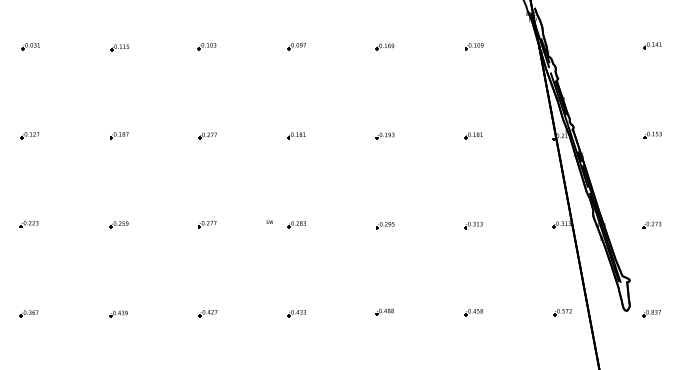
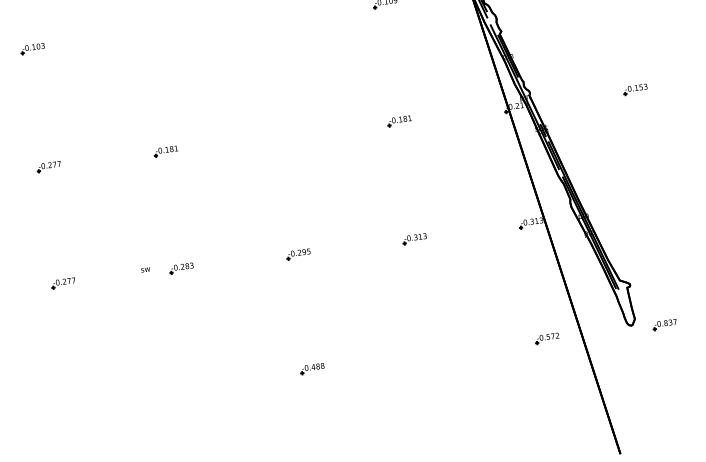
part: (296, 46) -> (150, 33), removed
part: (384, 46) -> (266, 18), removed
part: (384, 135) -> (281, 135), removed
part: (651, 224) -> (649, 207), removed
part: (473, 312) -> (429, 354), removed
part: (207, 313) -> (79, 400), removed
part: (296, 313) -> (196, 385), removed

